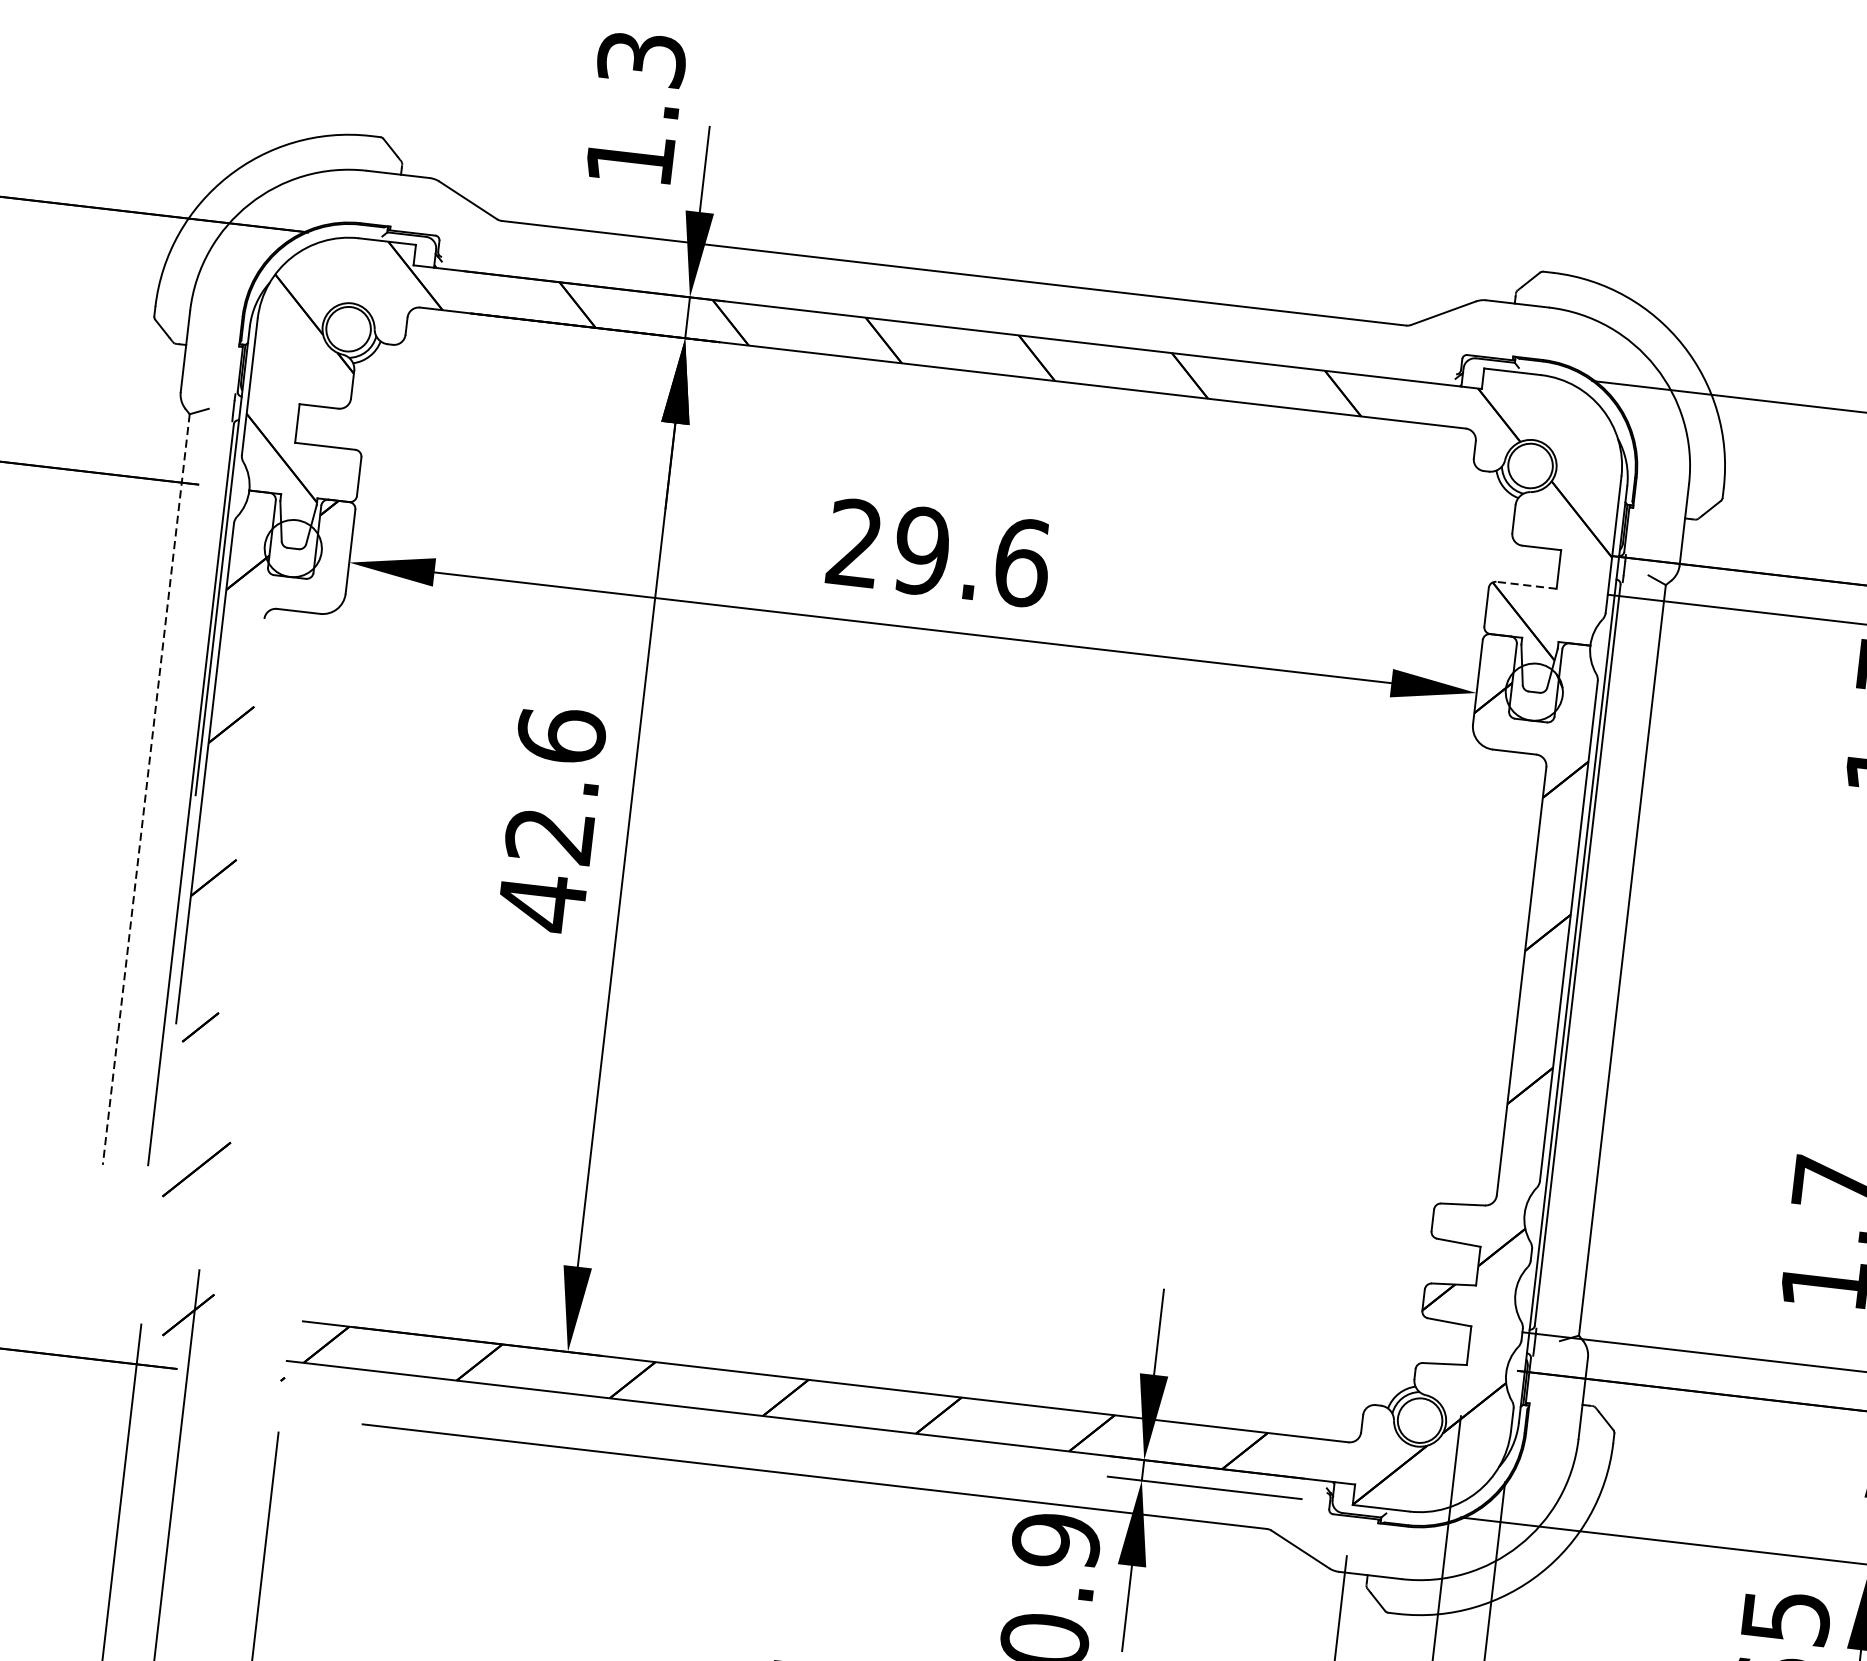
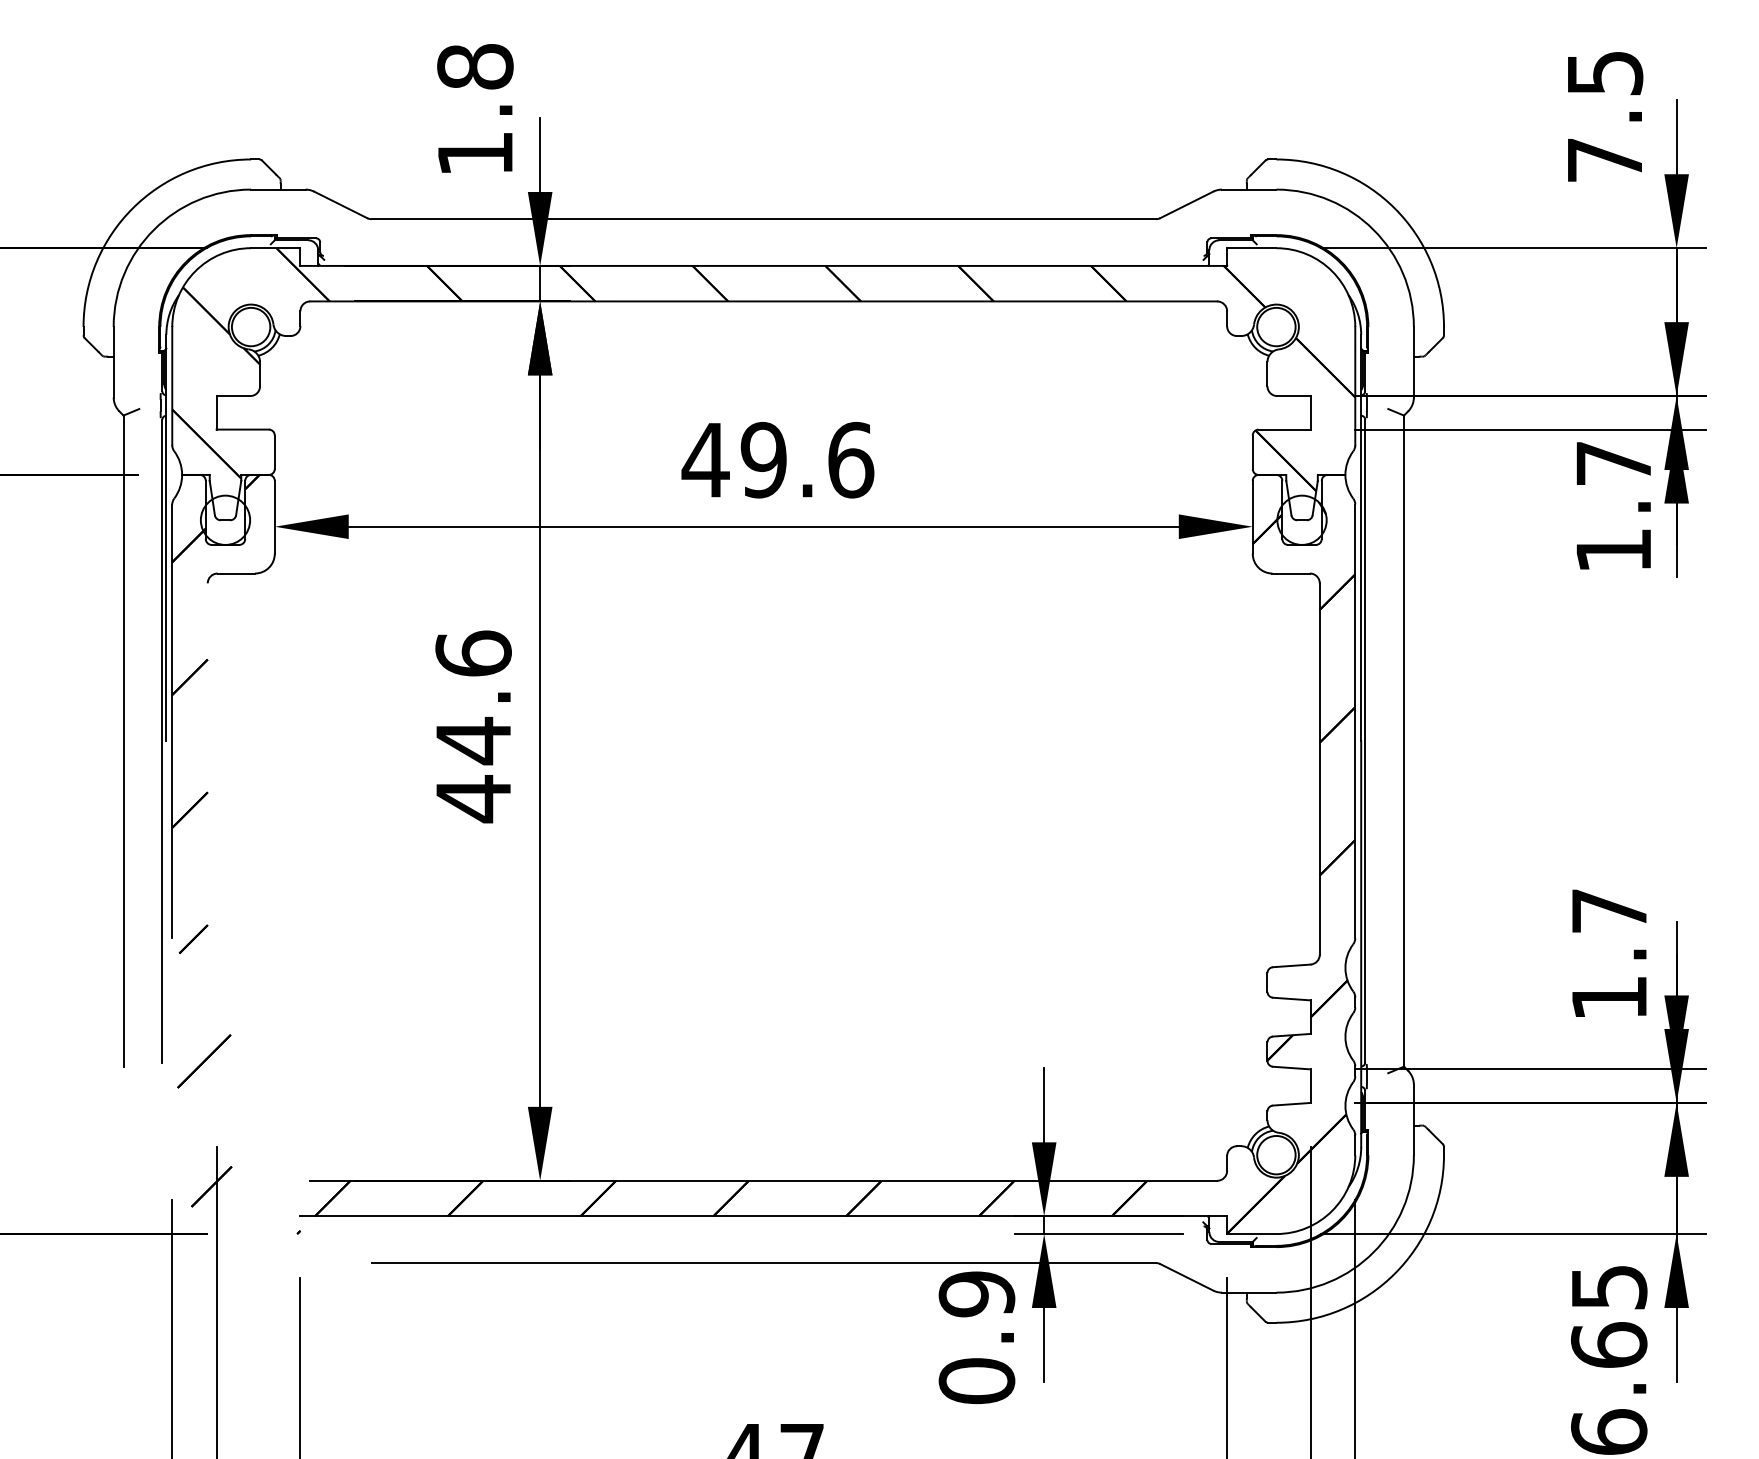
text: (642, 58) -> (475, 66), 1.3 -> 1.8
text: (854, 542) -> (705, 459), 29.6 -> 49.6
line: (1526, 585) -> (1284, 429), dashed -> solid
line: (146, 789) -> (123, 741), dashed -> solid
text: (548, 835) -> (472, 740), 42.6 -> 44.6

